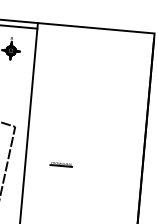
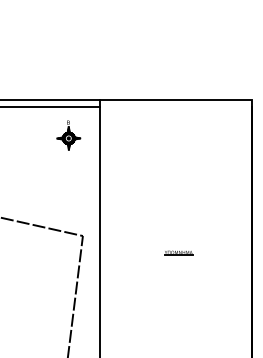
part: (61, 163) -> (178, 252), moved

